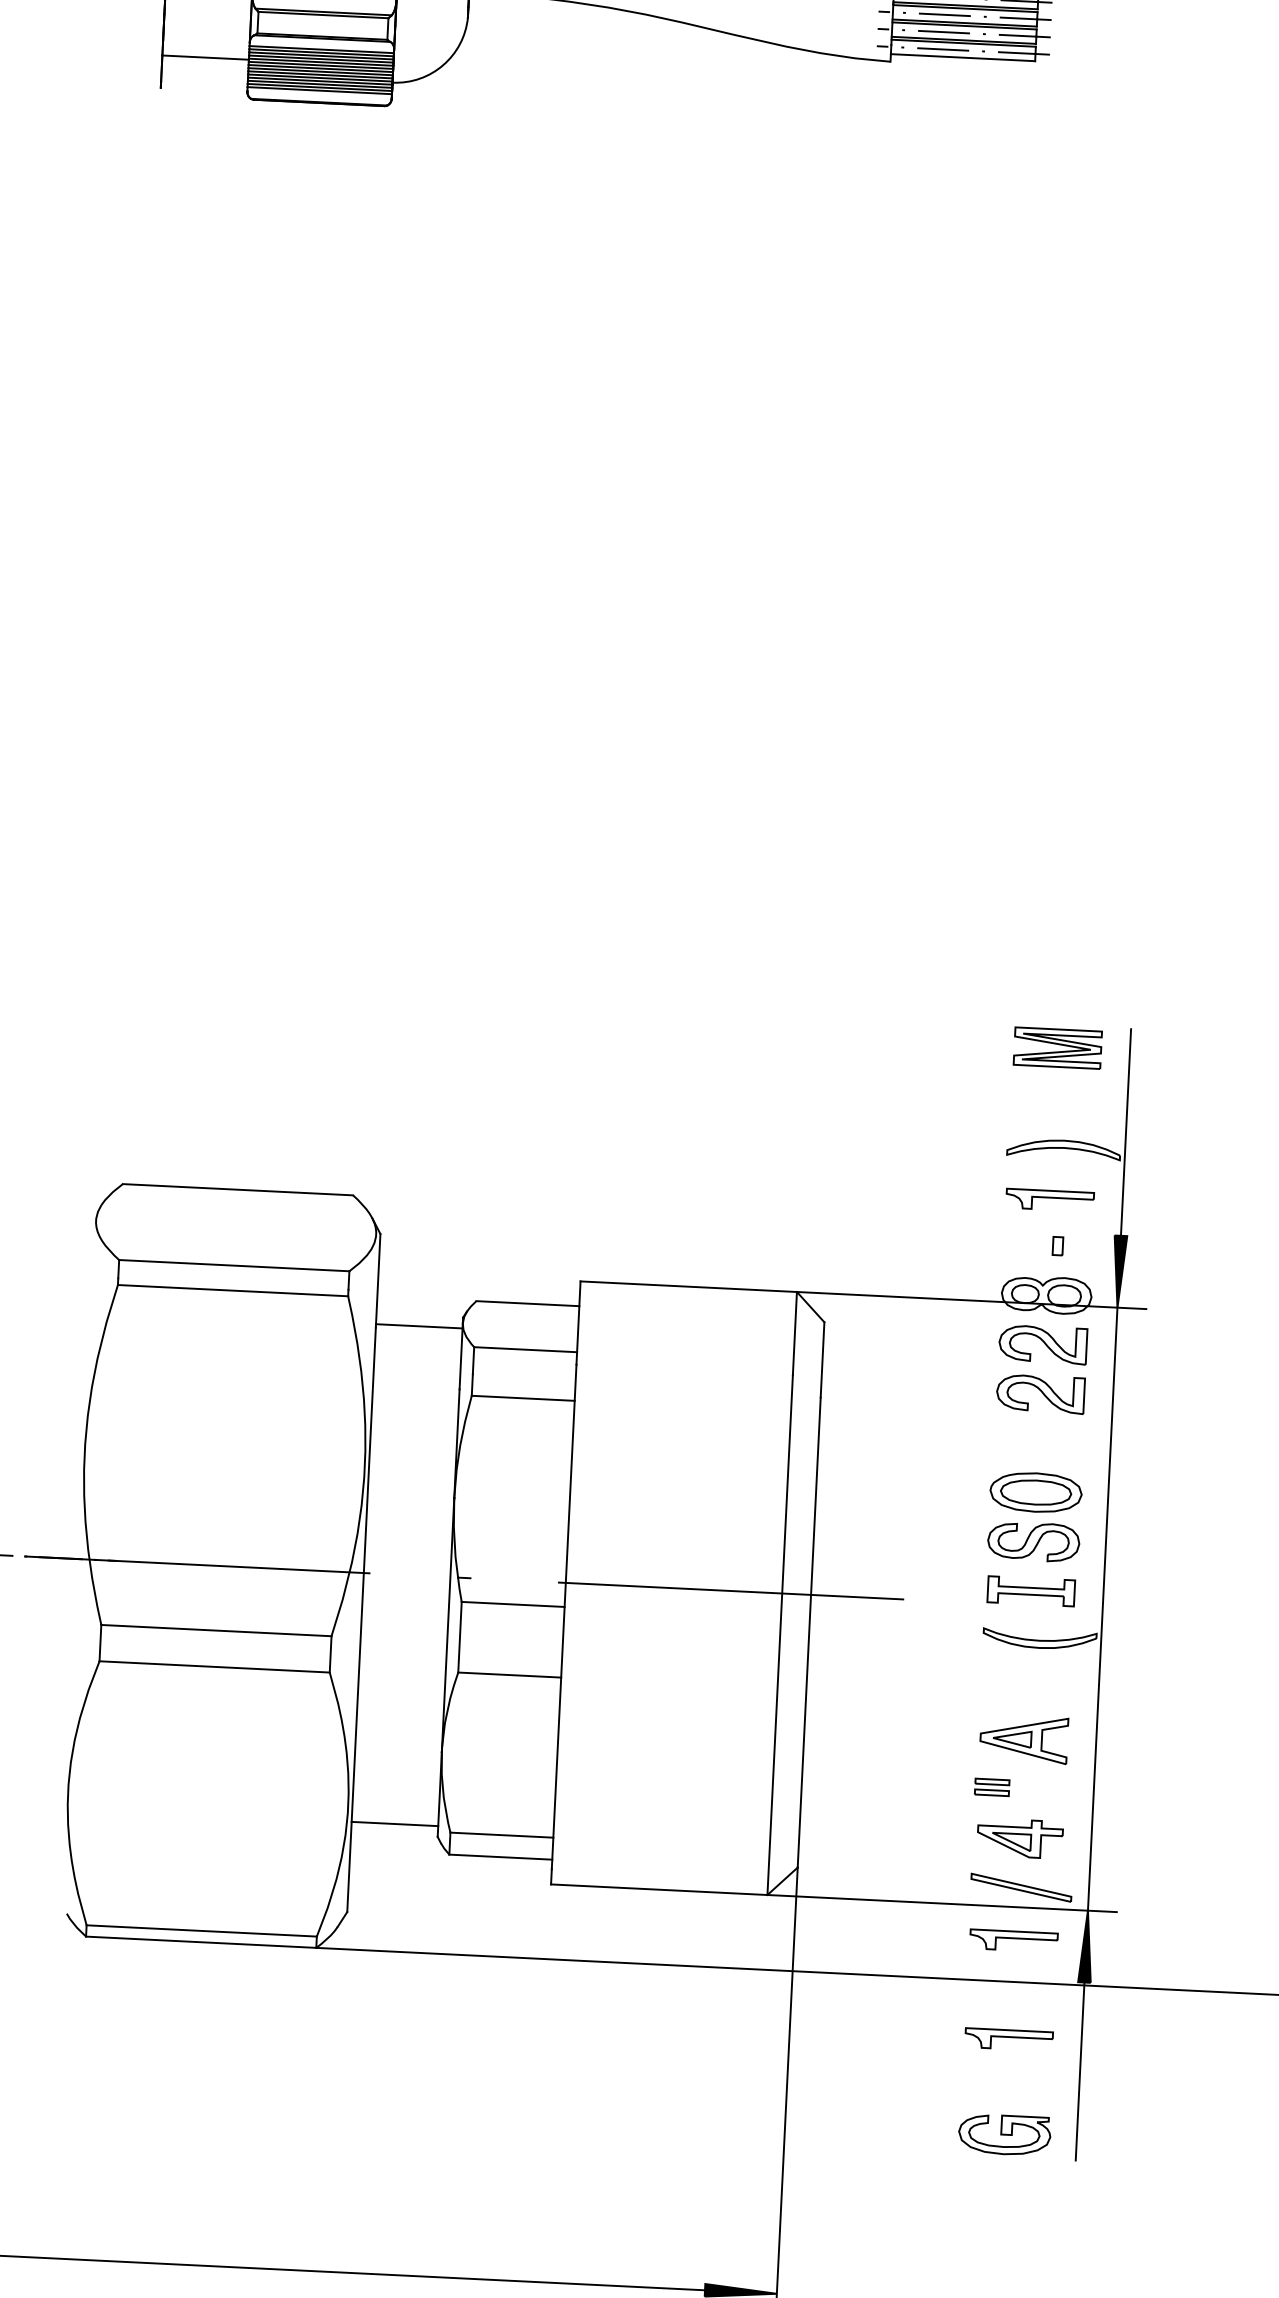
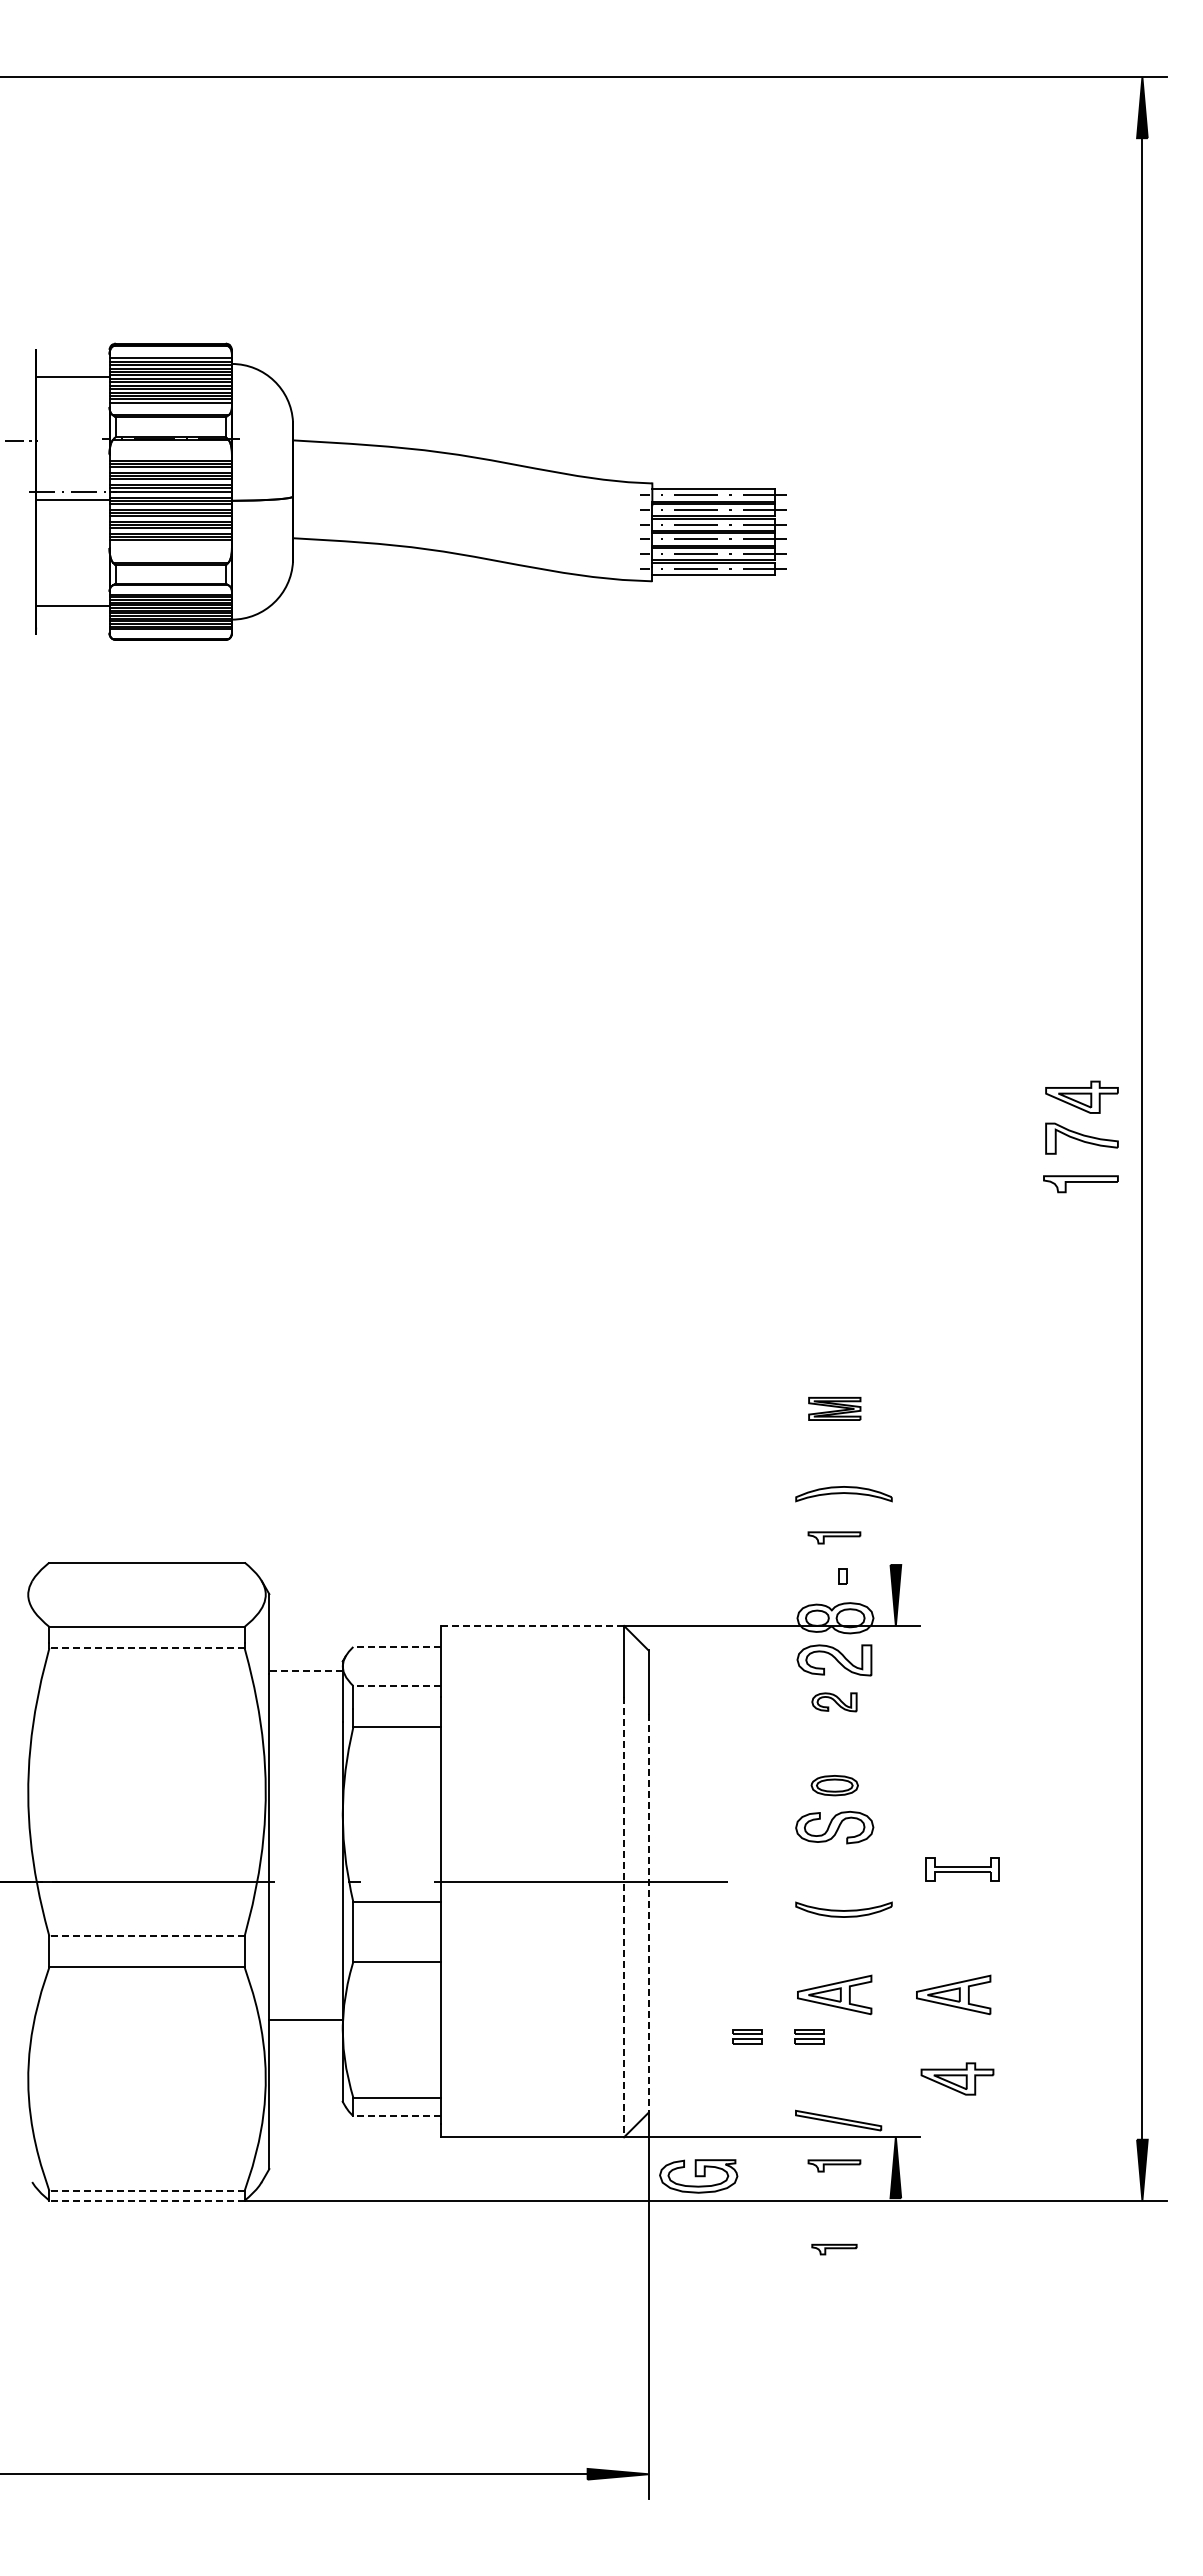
part: (1057, 1047) -> (834, 1408), size x0.7
line: (1125, 1132) -> (895, 1477), removed
part: (1050, 1199) -> (834, 1537), size x0.7
line: (688, 1286) -> (532, 1625), solid -> dashed
line: (233, 1291) -> (147, 1648), solid -> dashed
line: (527, 1303) -> (396, 1646), solid -> dashed
line: (419, 1326) -> (306, 1670), solid -> dashed
line: (525, 1349) -> (396, 1685), solid -> dashed
part: (1040, 1394) -> (834, 1702), size x0.6
part: (1035, 1492) -> (834, 1785), size x0.6
part: (1031, 1591) -> (962, 1869), moved
line: (1102, 1609) -> (895, 1881), removed
line: (216, 1630) -> (147, 1936), solid -> dashed
line: (809, 1633) -> (648, 1914), solid -> dashed
line: (780, 1635) -> (624, 1917), solid -> dashed
part: (1164, 1745) -> (953, 1994), added
part: (918, 1783) -> (747, 2036), added
line: (394, 1823) -> (305, 2019), moved
part: (1020, 1837) -> (957, 2078), moved
line: (500, 1857) -> (396, 2116), solid -> dashed
line: (202, 1931) -> (147, 2191), solid -> dashed
part: (1013, 1940) -> (834, 2165), size x0.7
line: (201, 1942) -> (147, 2200), solid -> dashed
part: (1009, 2039) -> (834, 2249), size x0.6
line: (1079, 2071) -> (895, 2273), removed
part: (1004, 2135) -> (698, 2176), moved

